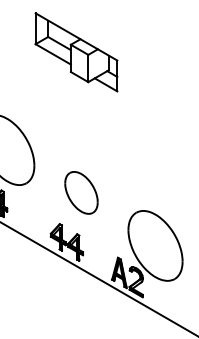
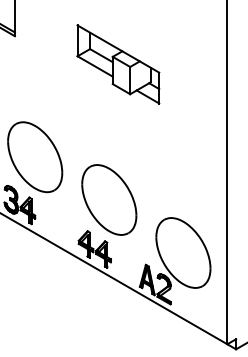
part: (76, 52) -> (118, 64), moved
part: (81, 192) -> (109, 199), size x1.67

